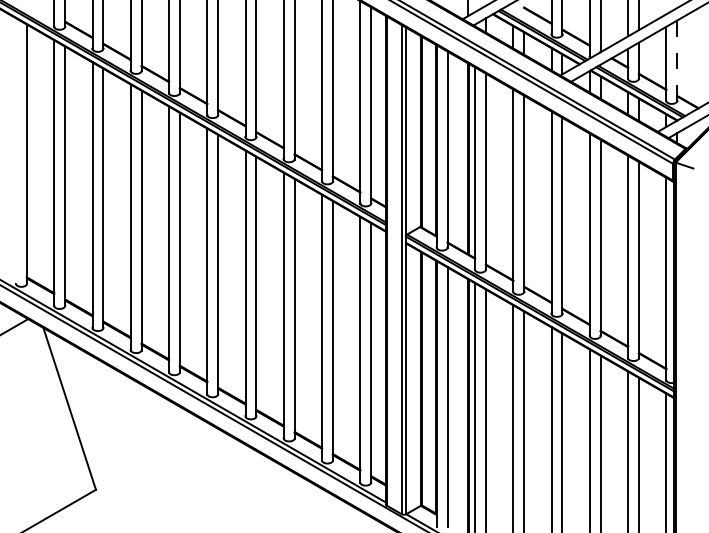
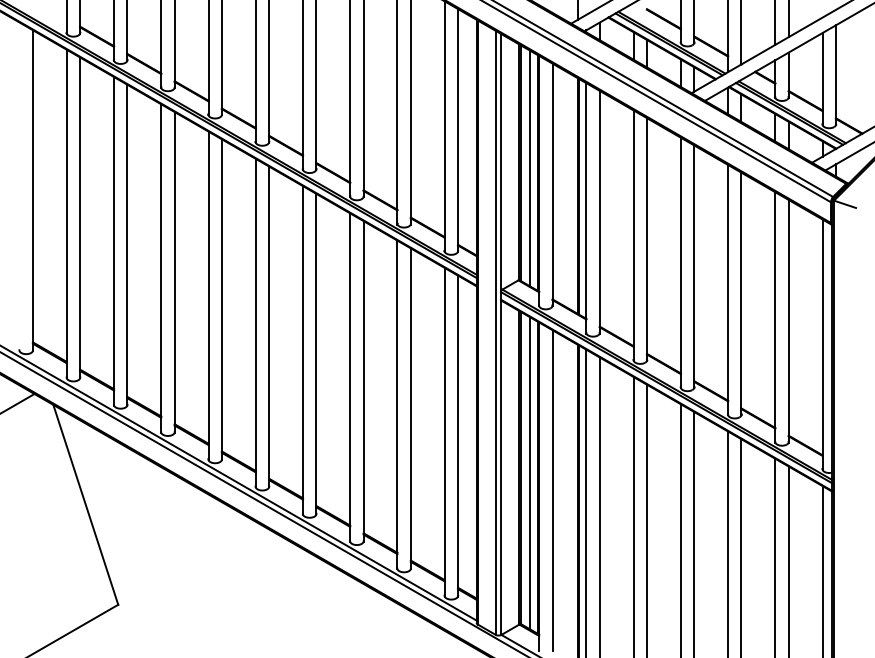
line: (676, 61) -> (835, 75), dashed -> solid
line: (429, 136) -> (530, 168), added
line: (429, 383) -> (530, 473), added

